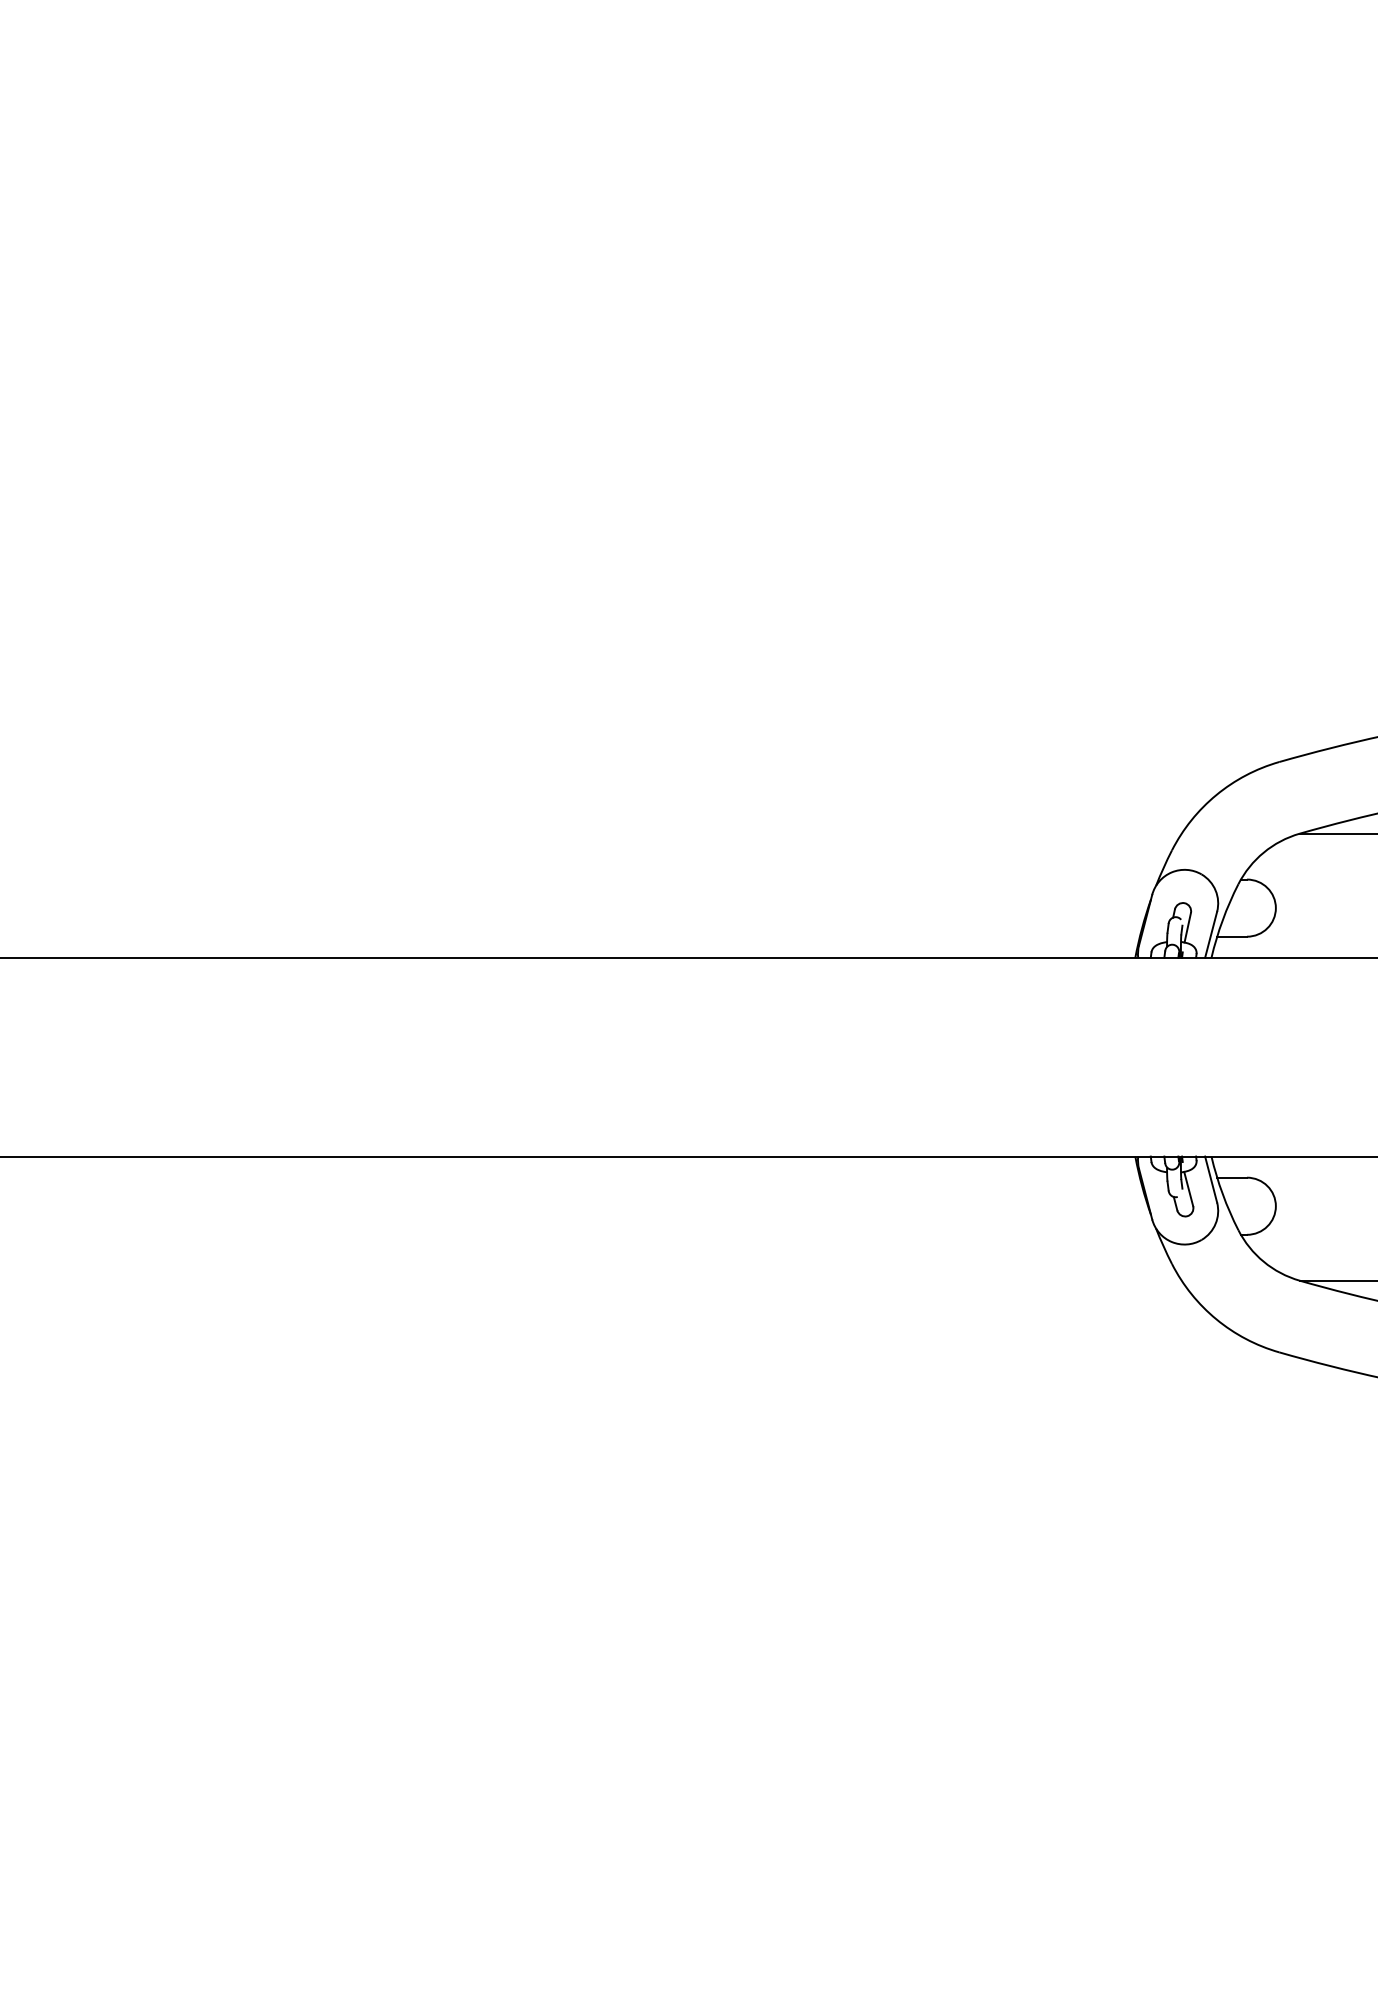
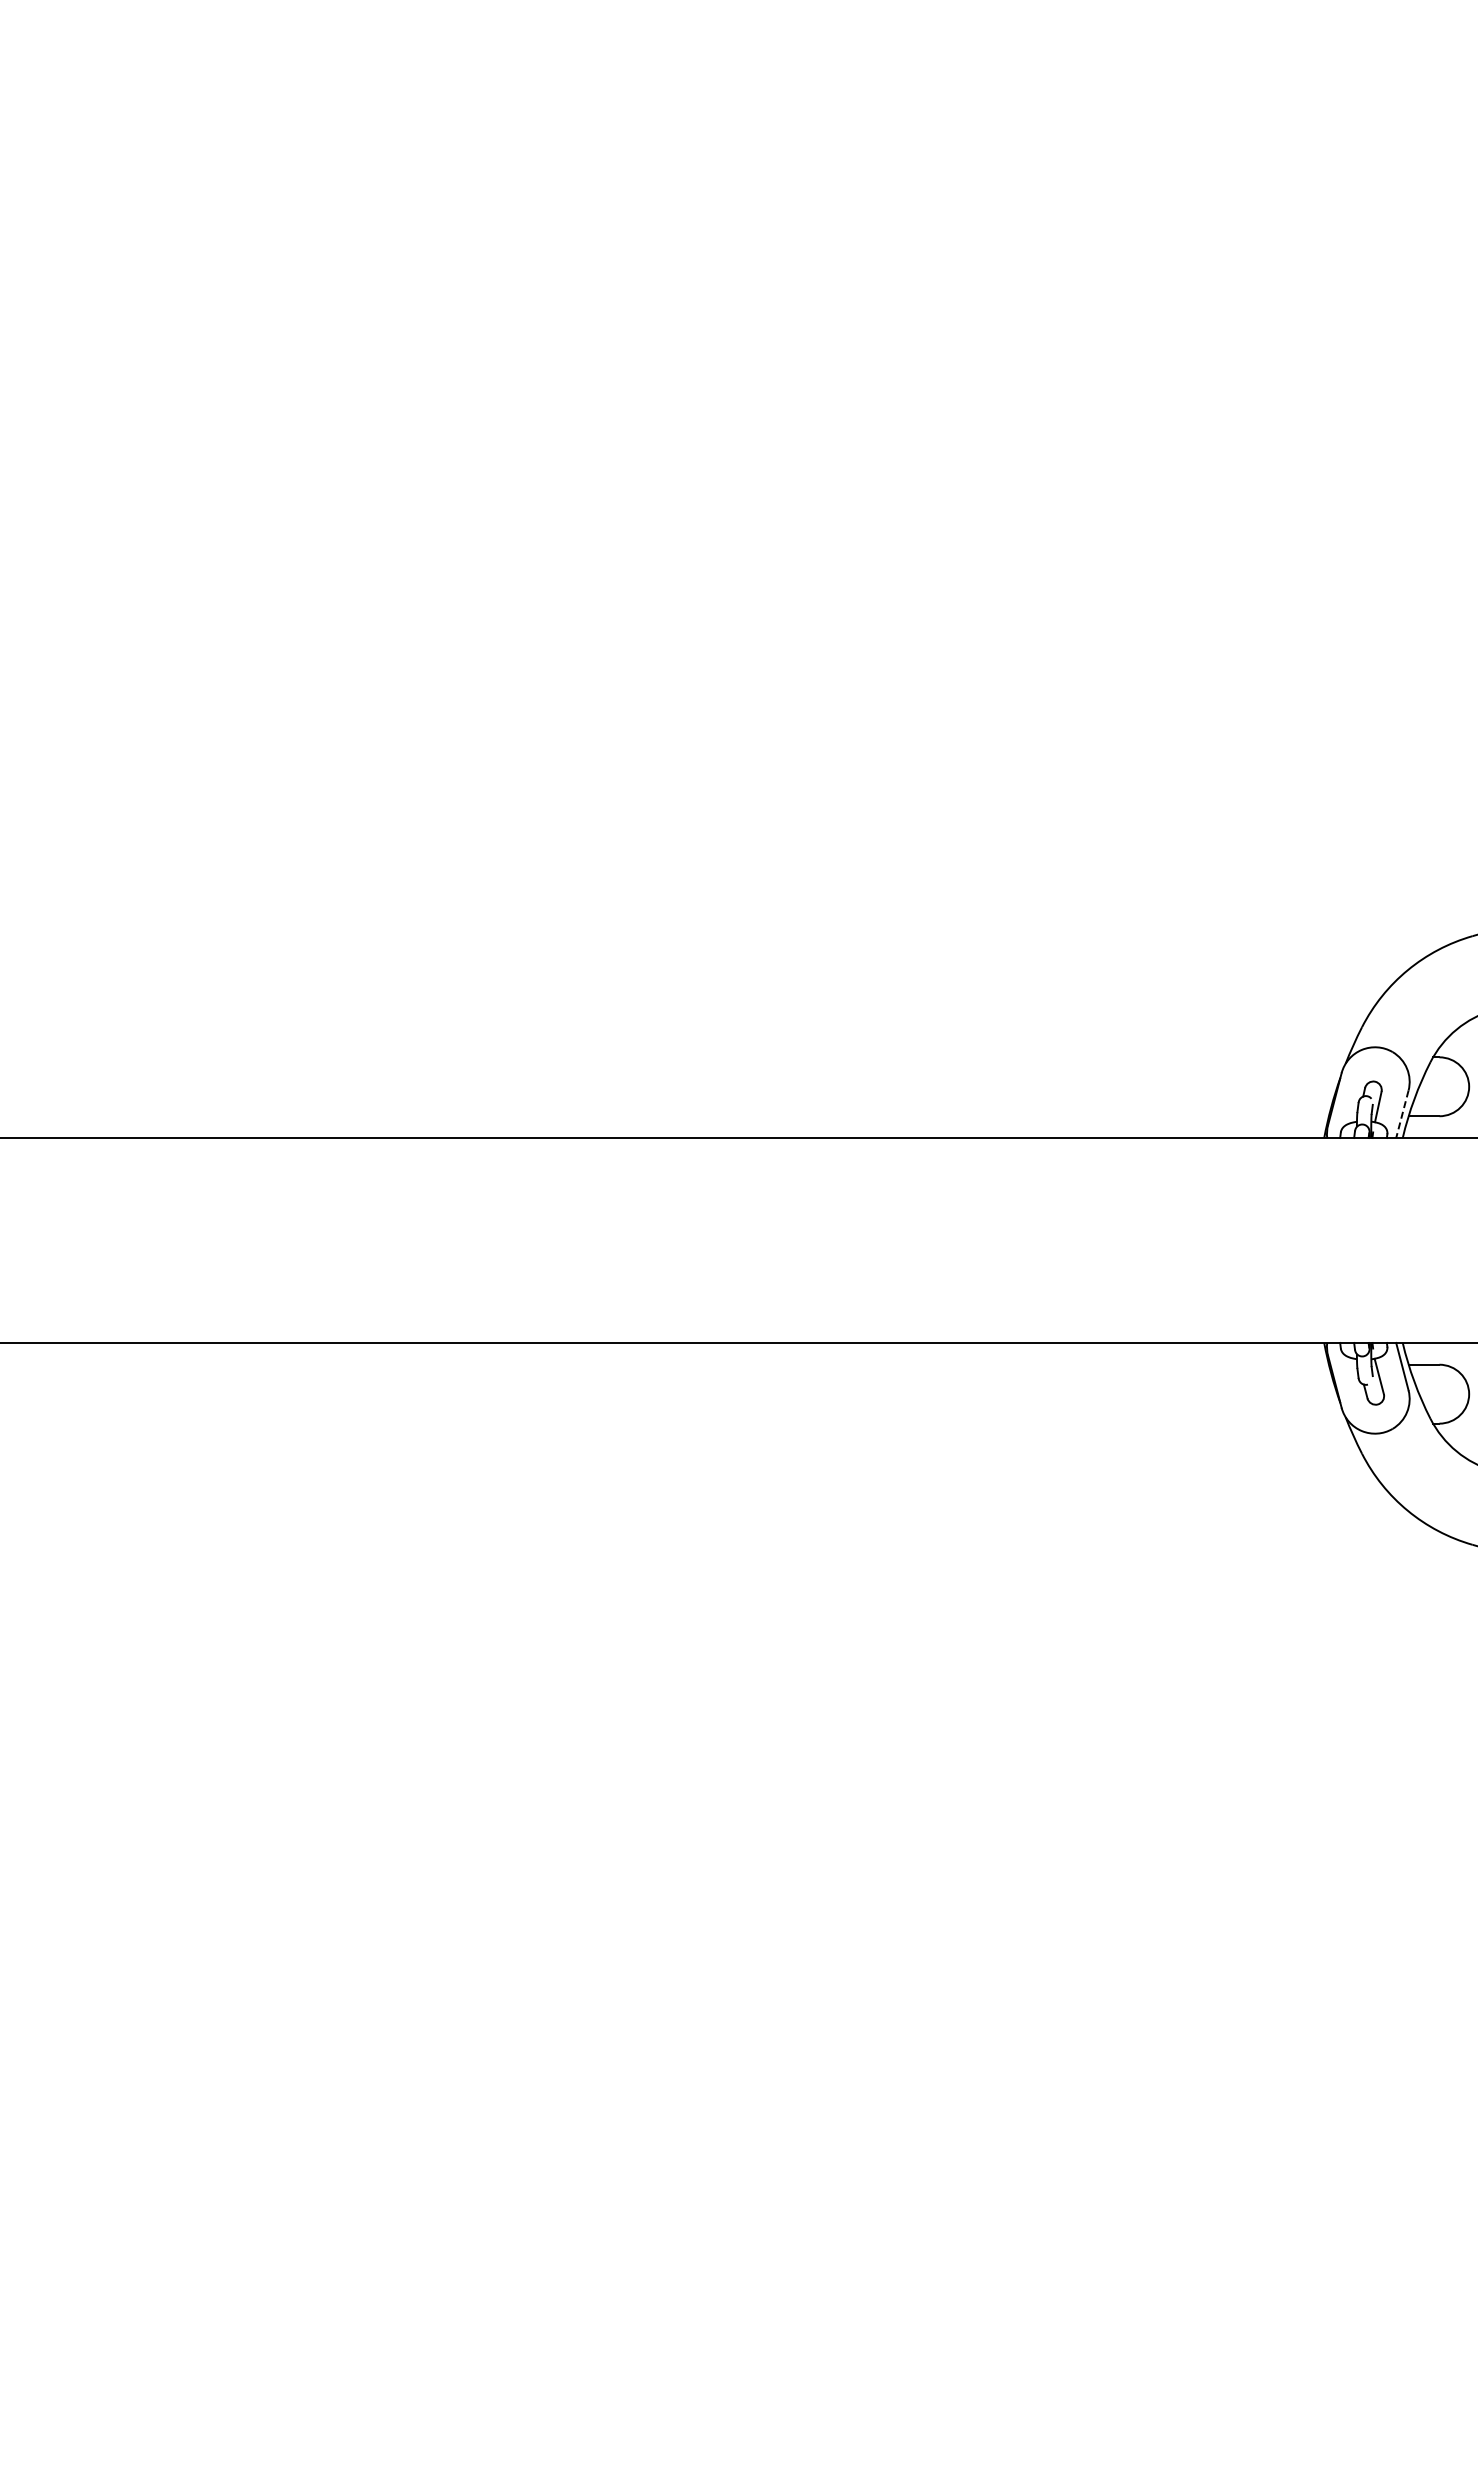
line: (1211, 935) -> (1402, 1114), solid -> dashed

